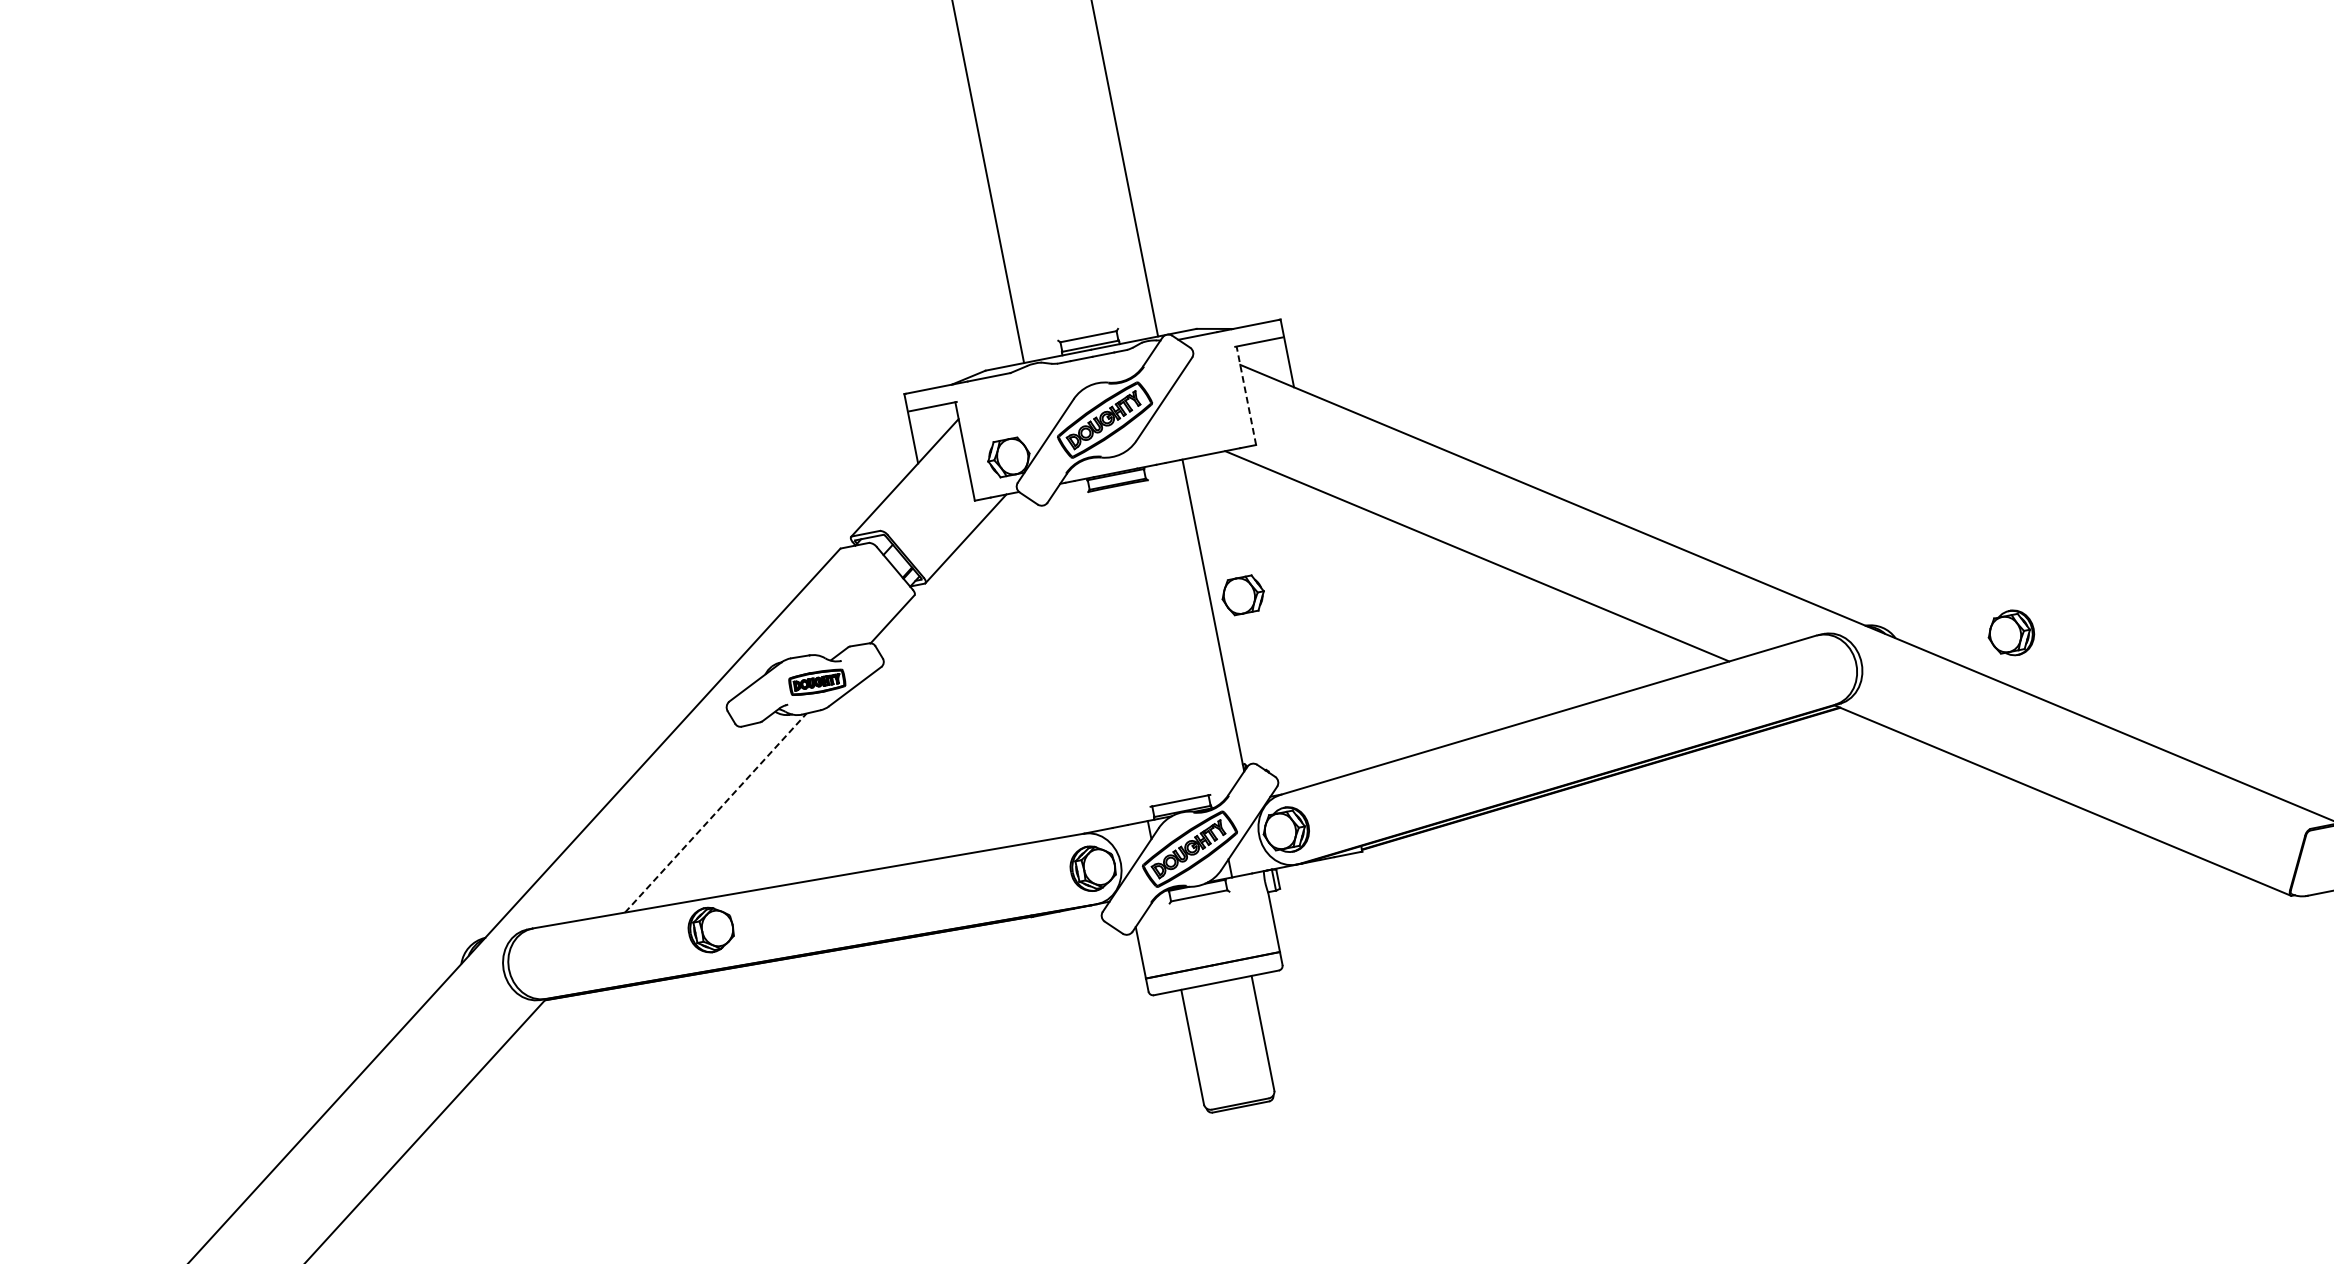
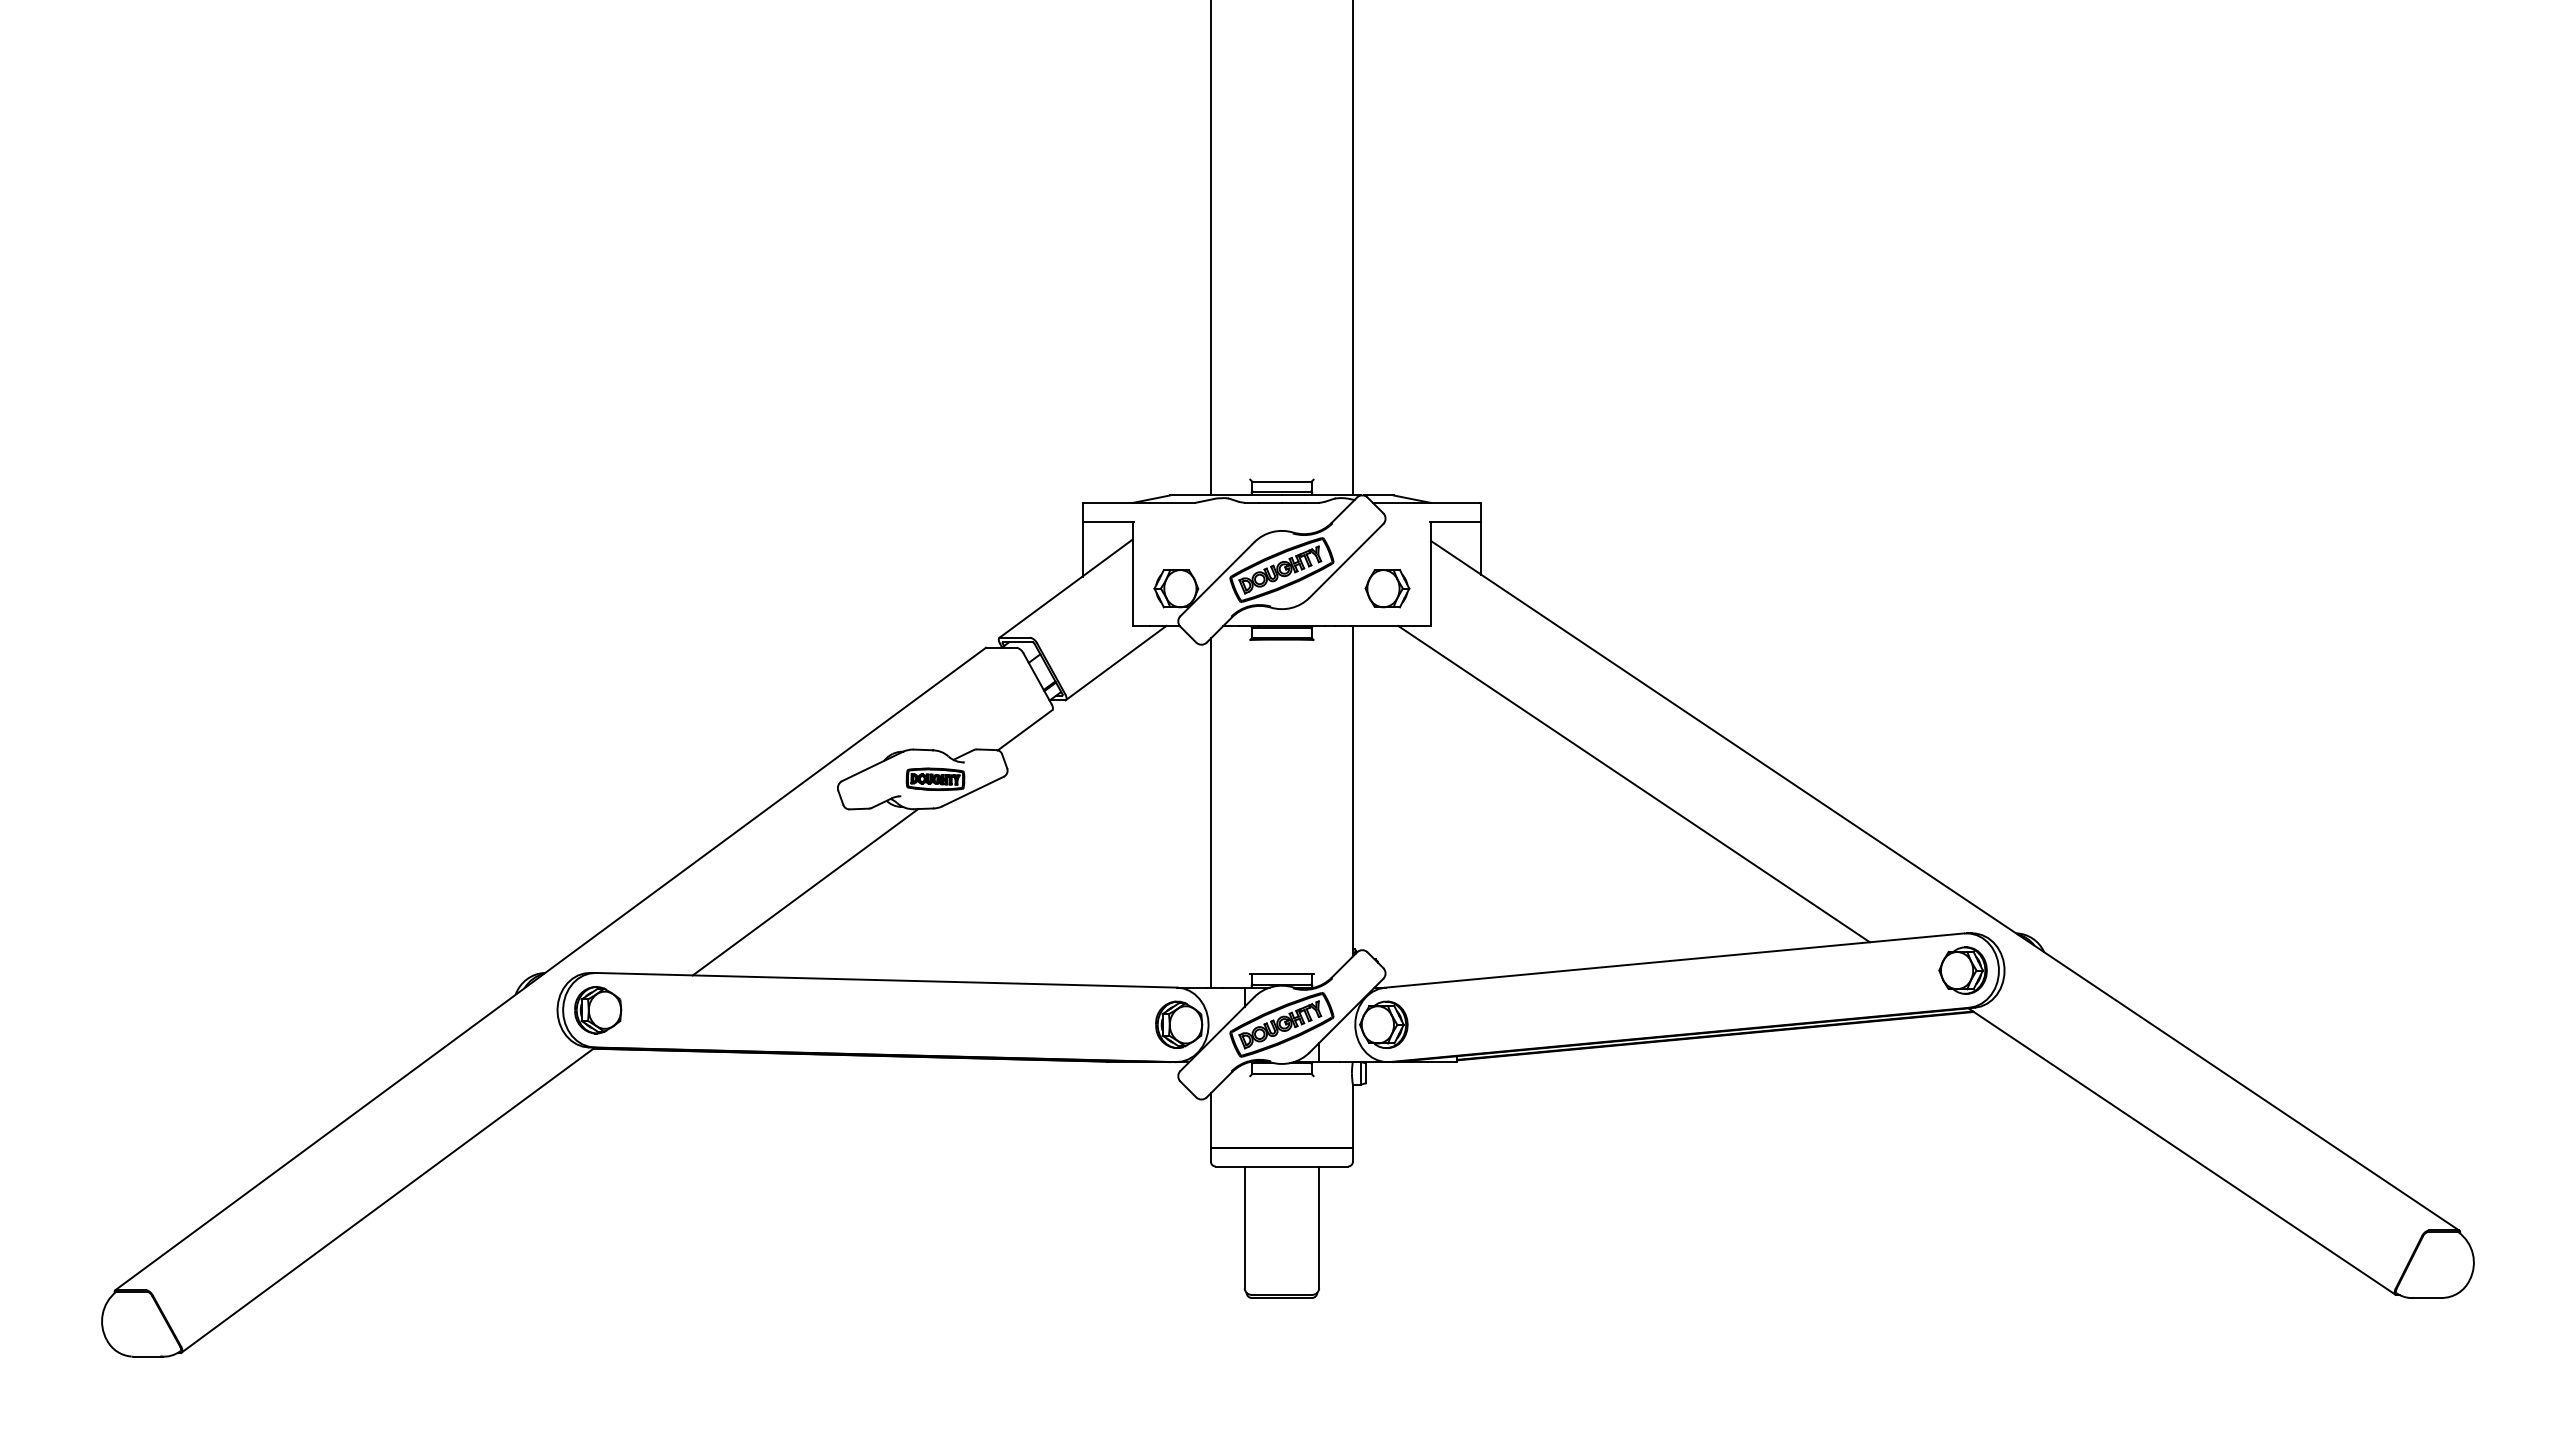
line: (1246, 395) -> (1431, 573), dashed -> solid
part: (1243, 595) -> (1387, 588), moved
part: (2010, 633) -> (1962, 970), moved
line: (1082, 662) -> (1210, 812), added
line: (715, 812) -> (805, 891), dashed -> solid
part: (711, 929) -> (598, 1010), moved

